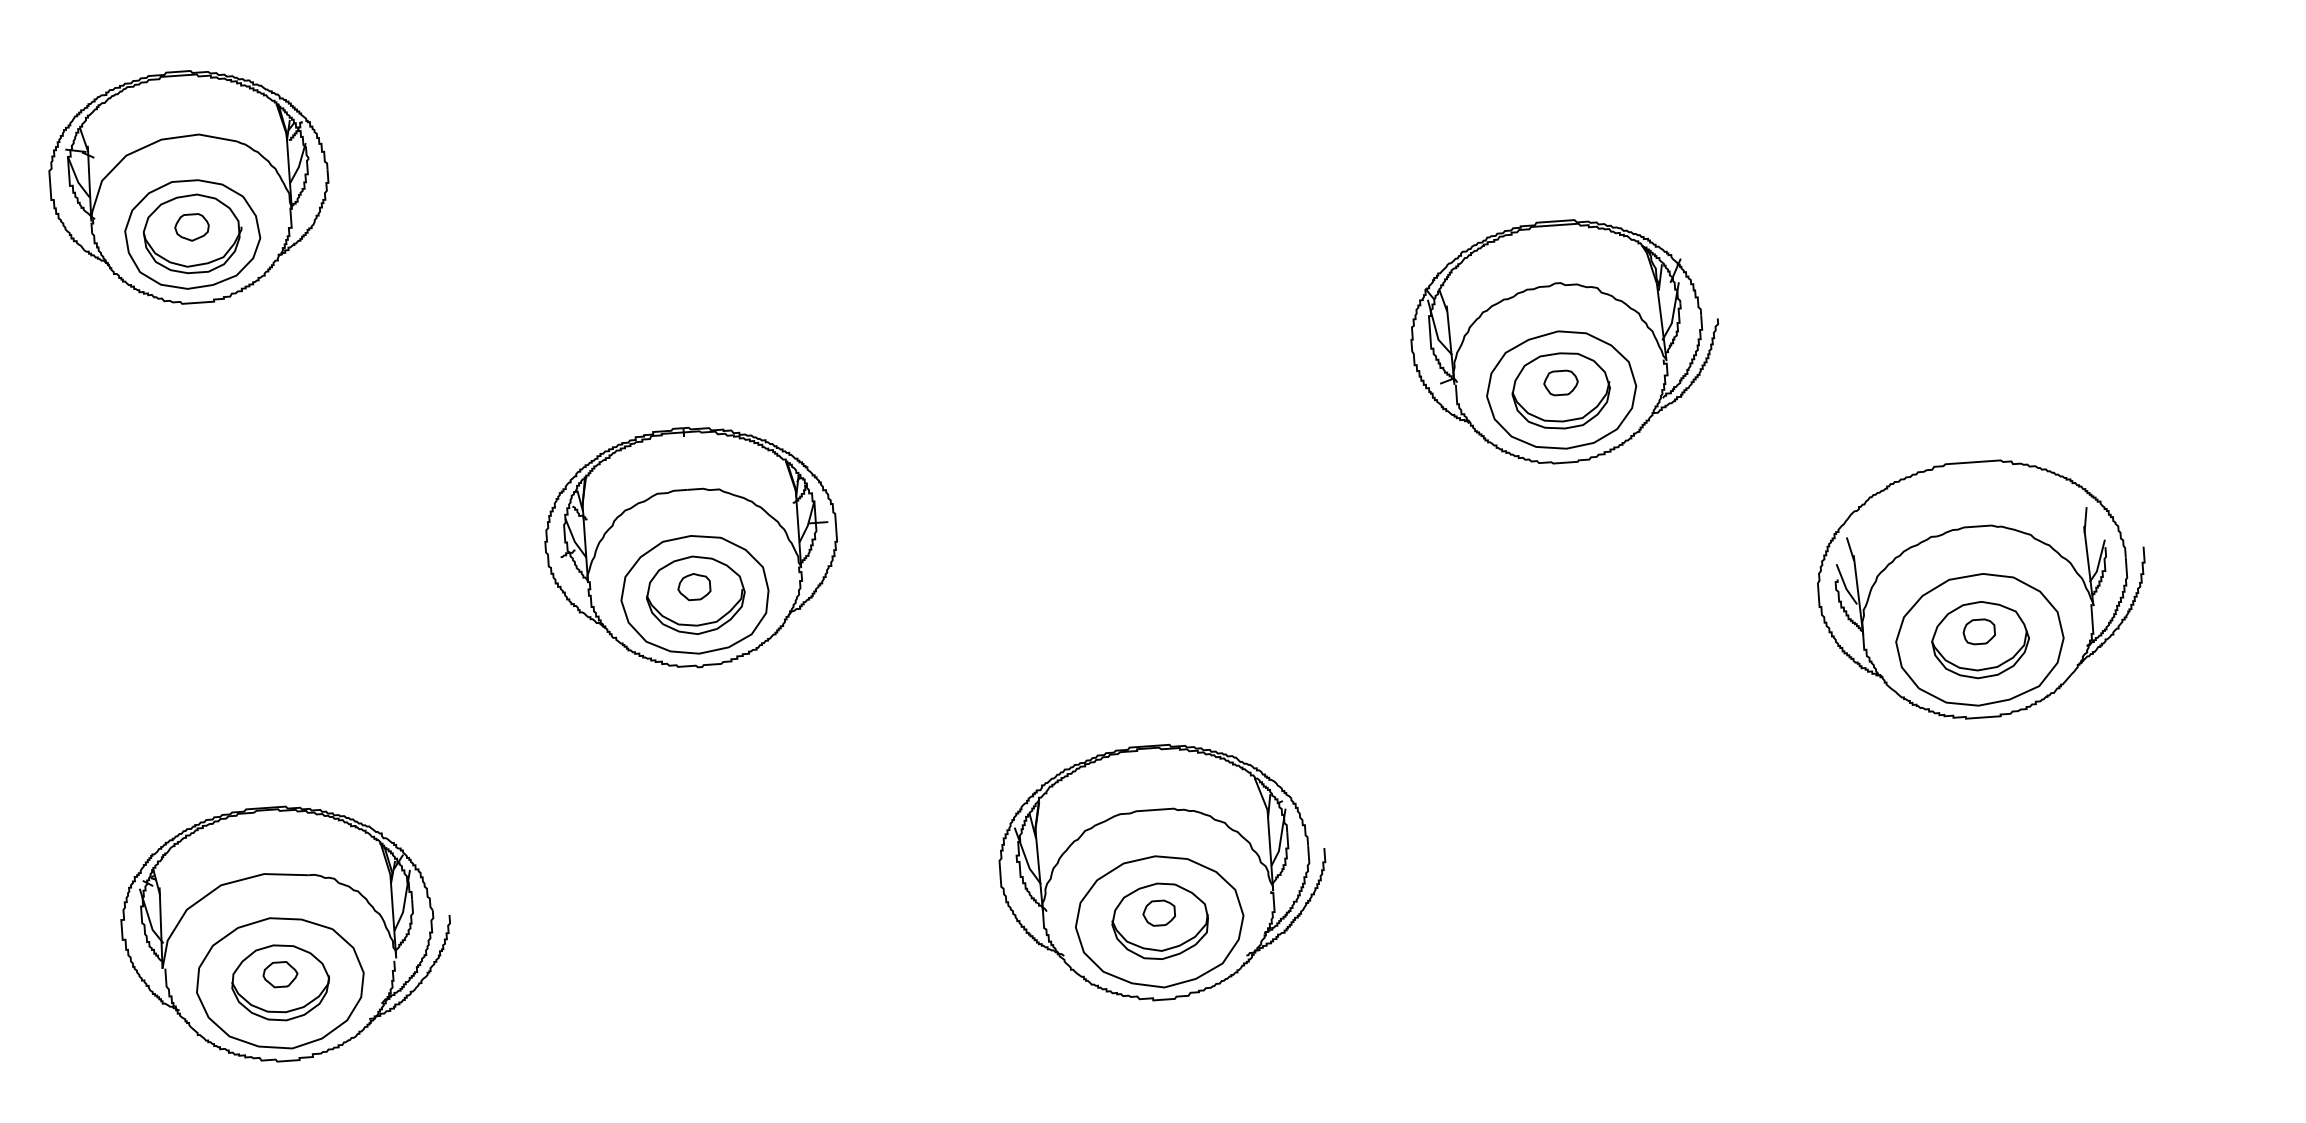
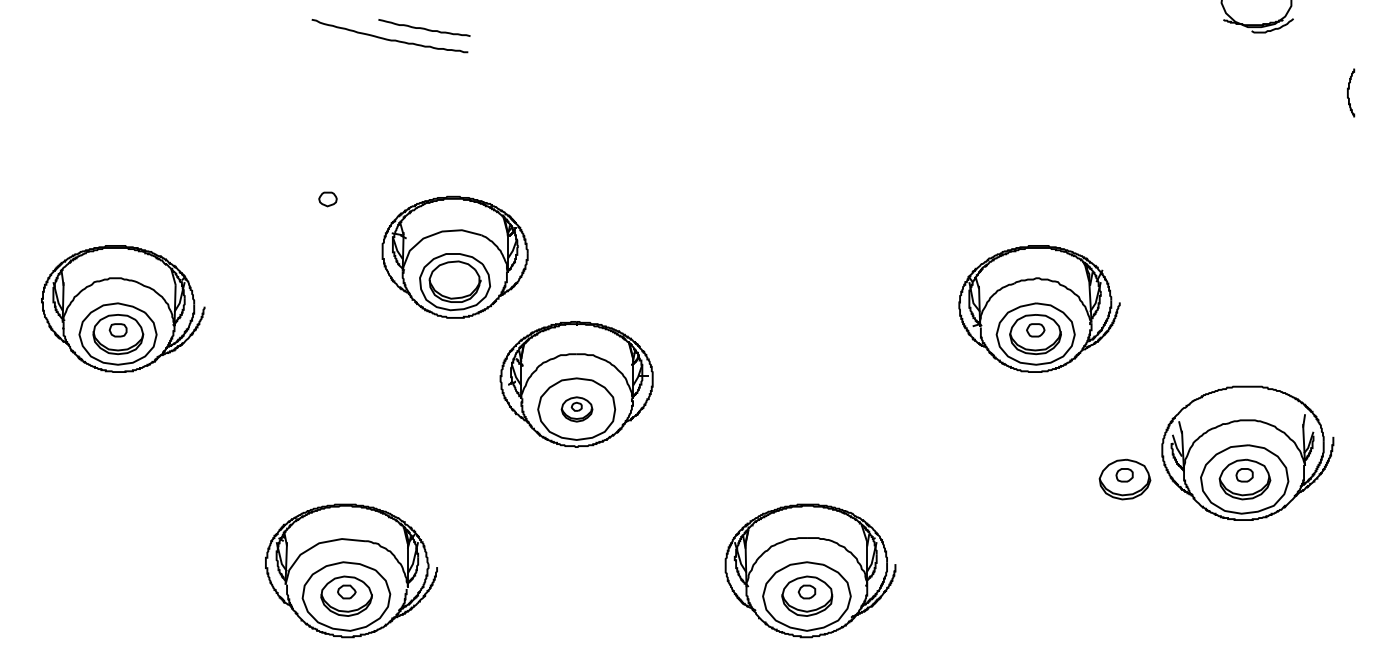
part: (188, 185) -> (454, 256), moved
part: (694, 595) -> (576, 409), size x0.6
part: (1750, 655) -> (1124, 479), added

